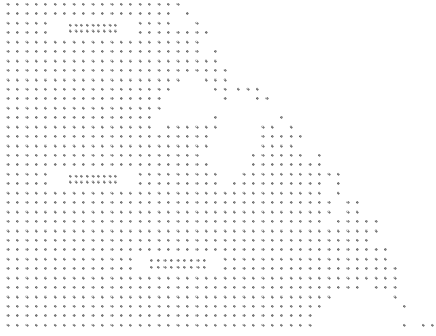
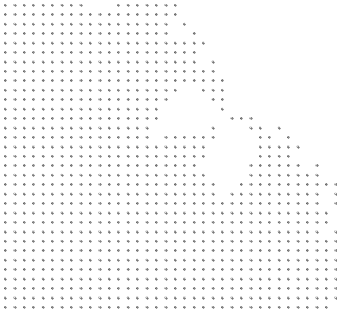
part: (92, 27) -> (89, 37), size x1.67
part: (252, 93) -> (245, 122), moved
part: (92, 178) -> (89, 188), size x1.67
part: (177, 263) -> (174, 273), size x1.43

